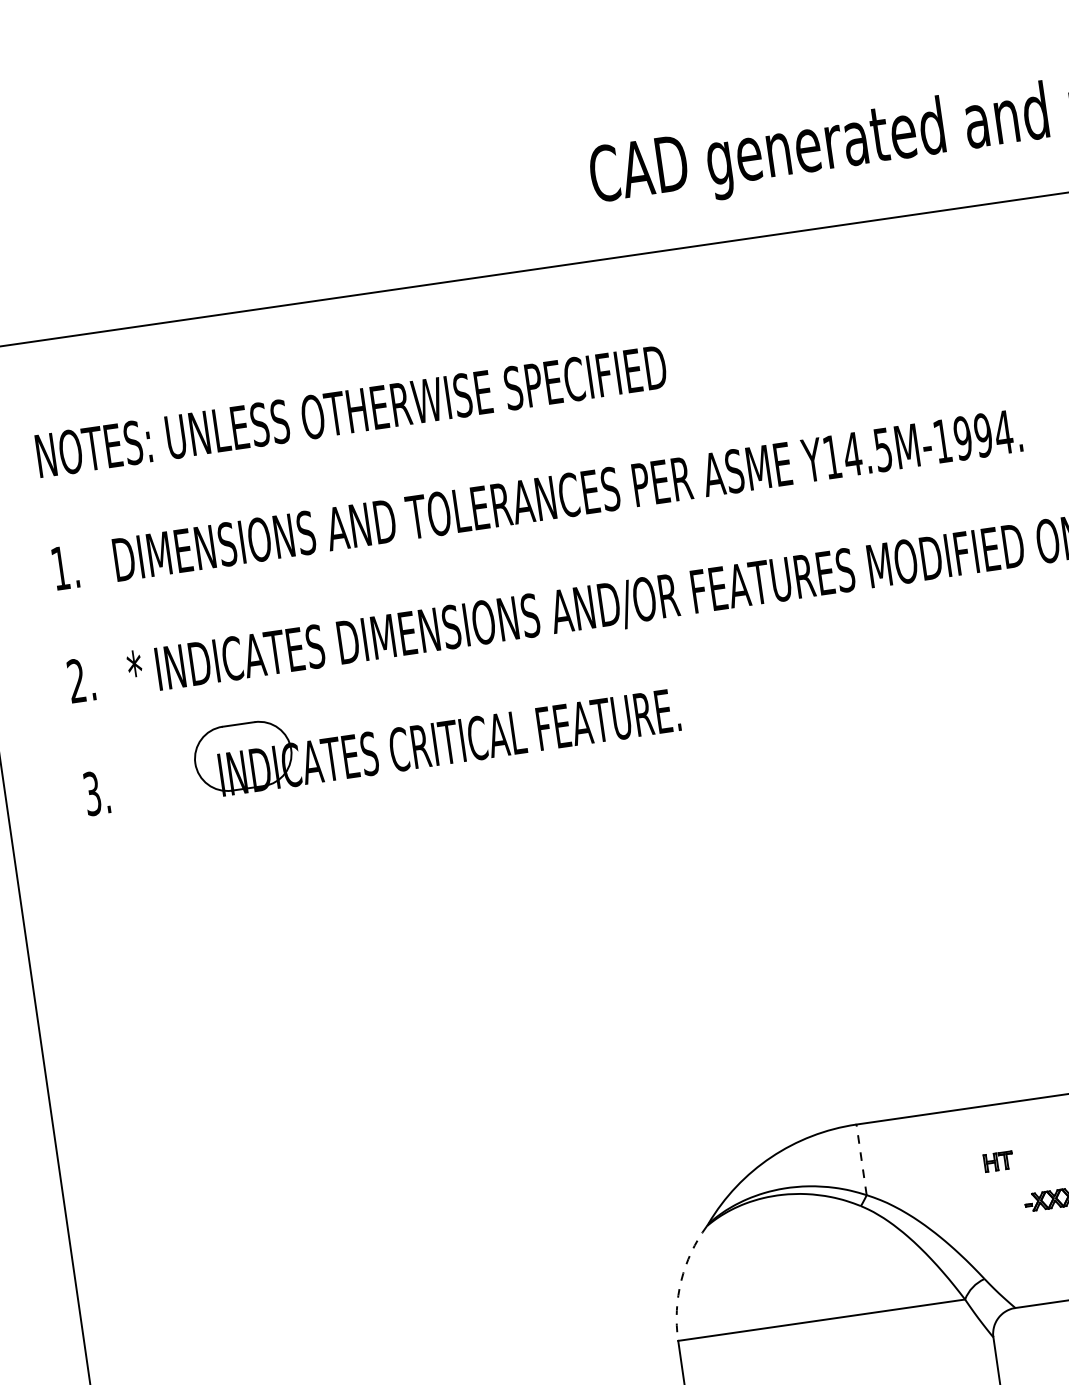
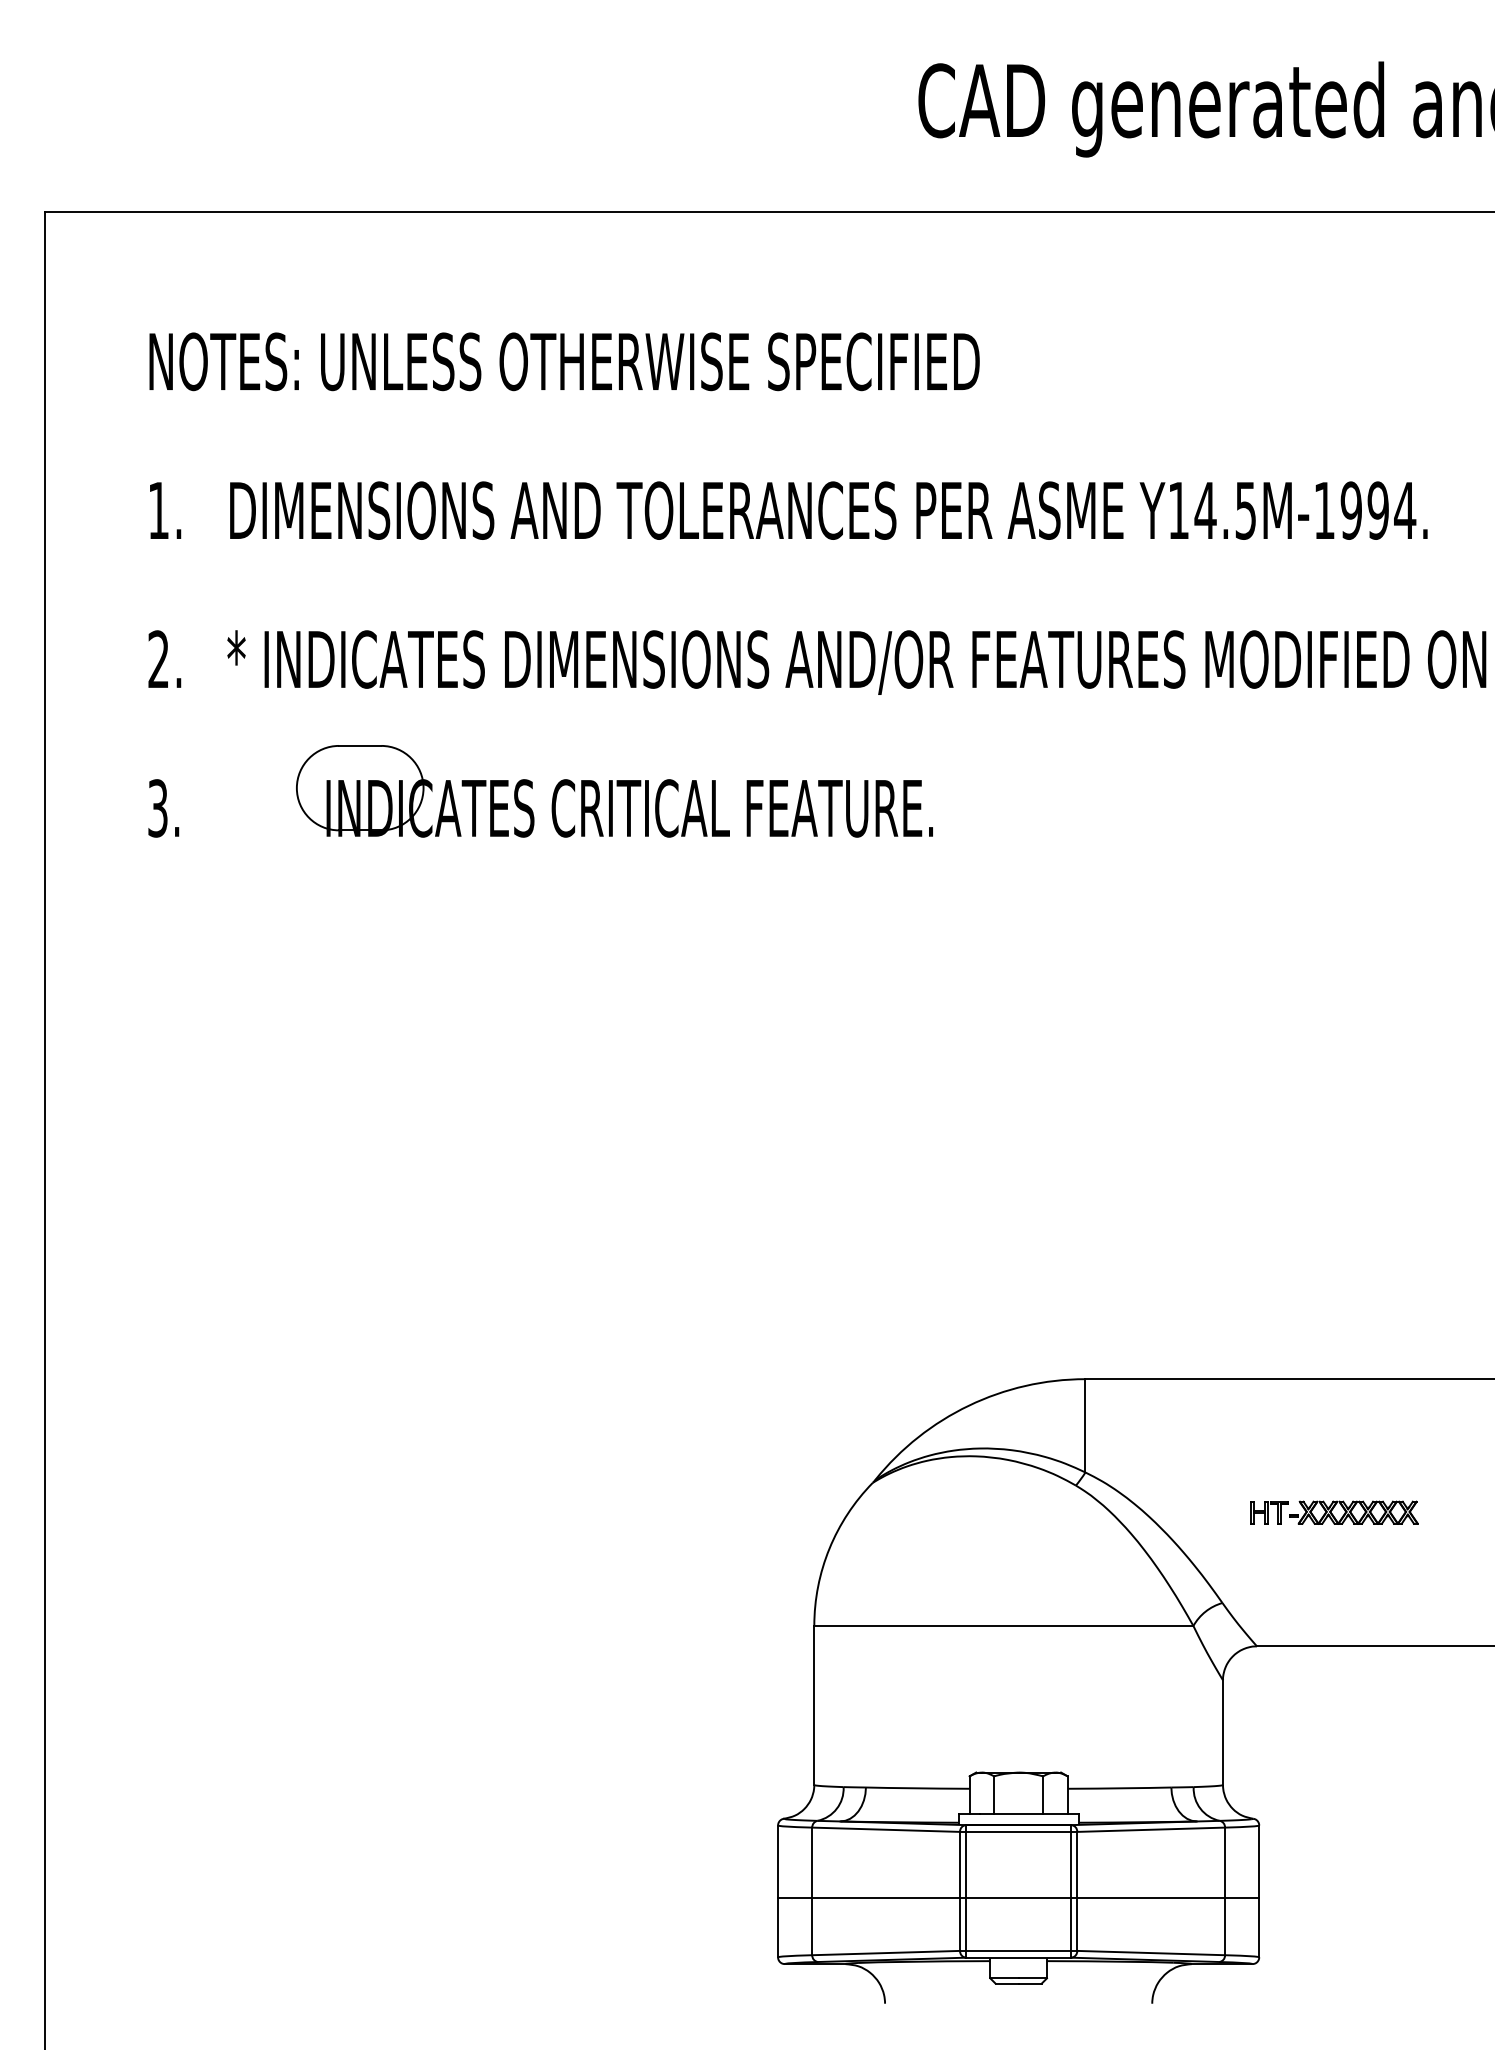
line: (861, 1159) -> (1085, 1425), dashed -> solid
part: (998, 1161) -> (1269, 1512), moved
arc: (681, 1280) -> (829, 1548), dashed -> solid

